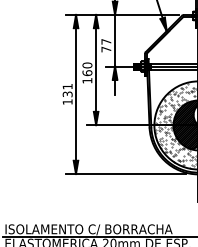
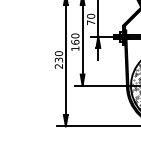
text: (106, 41) -> (91, 16), 77 -> 70
text: (67, 93) -> (58, 59), 131 -> 230

